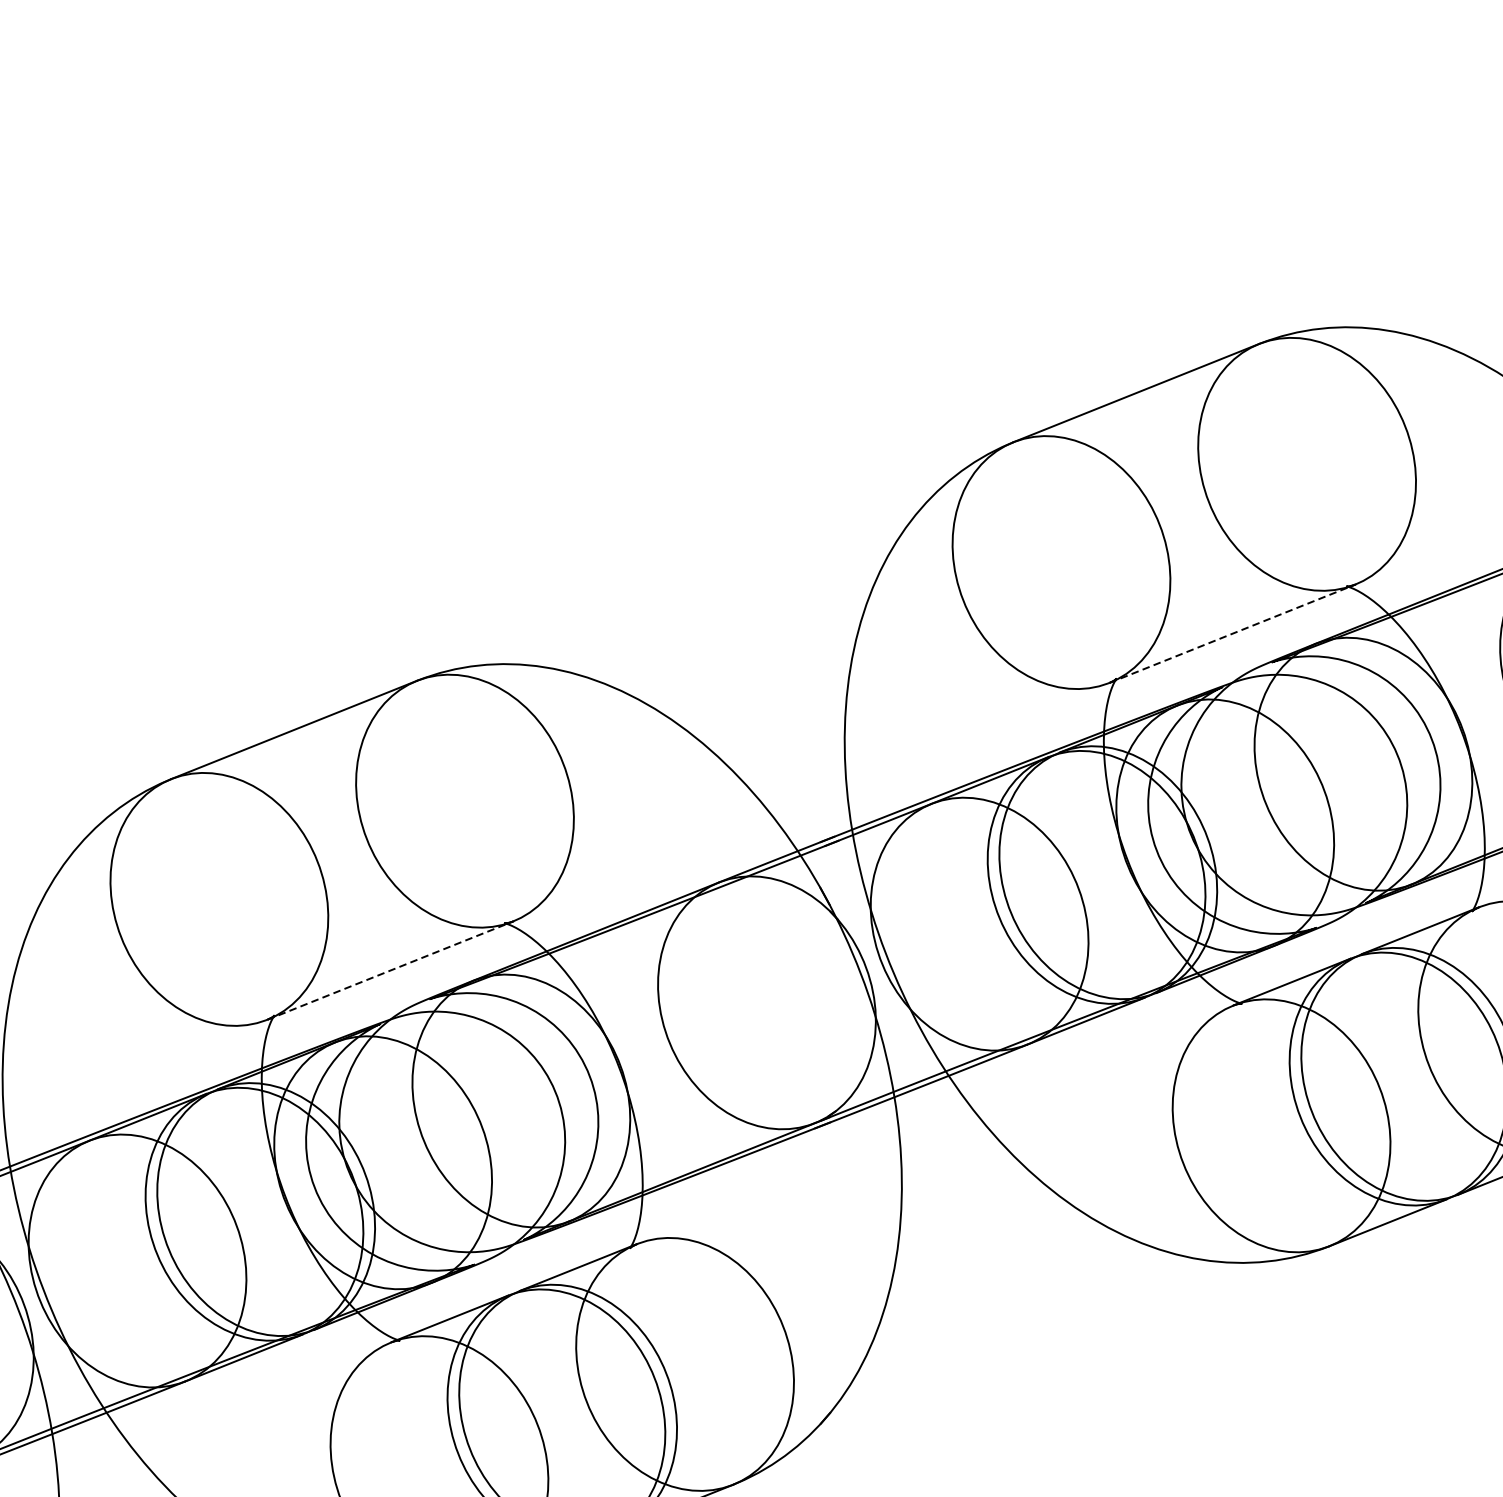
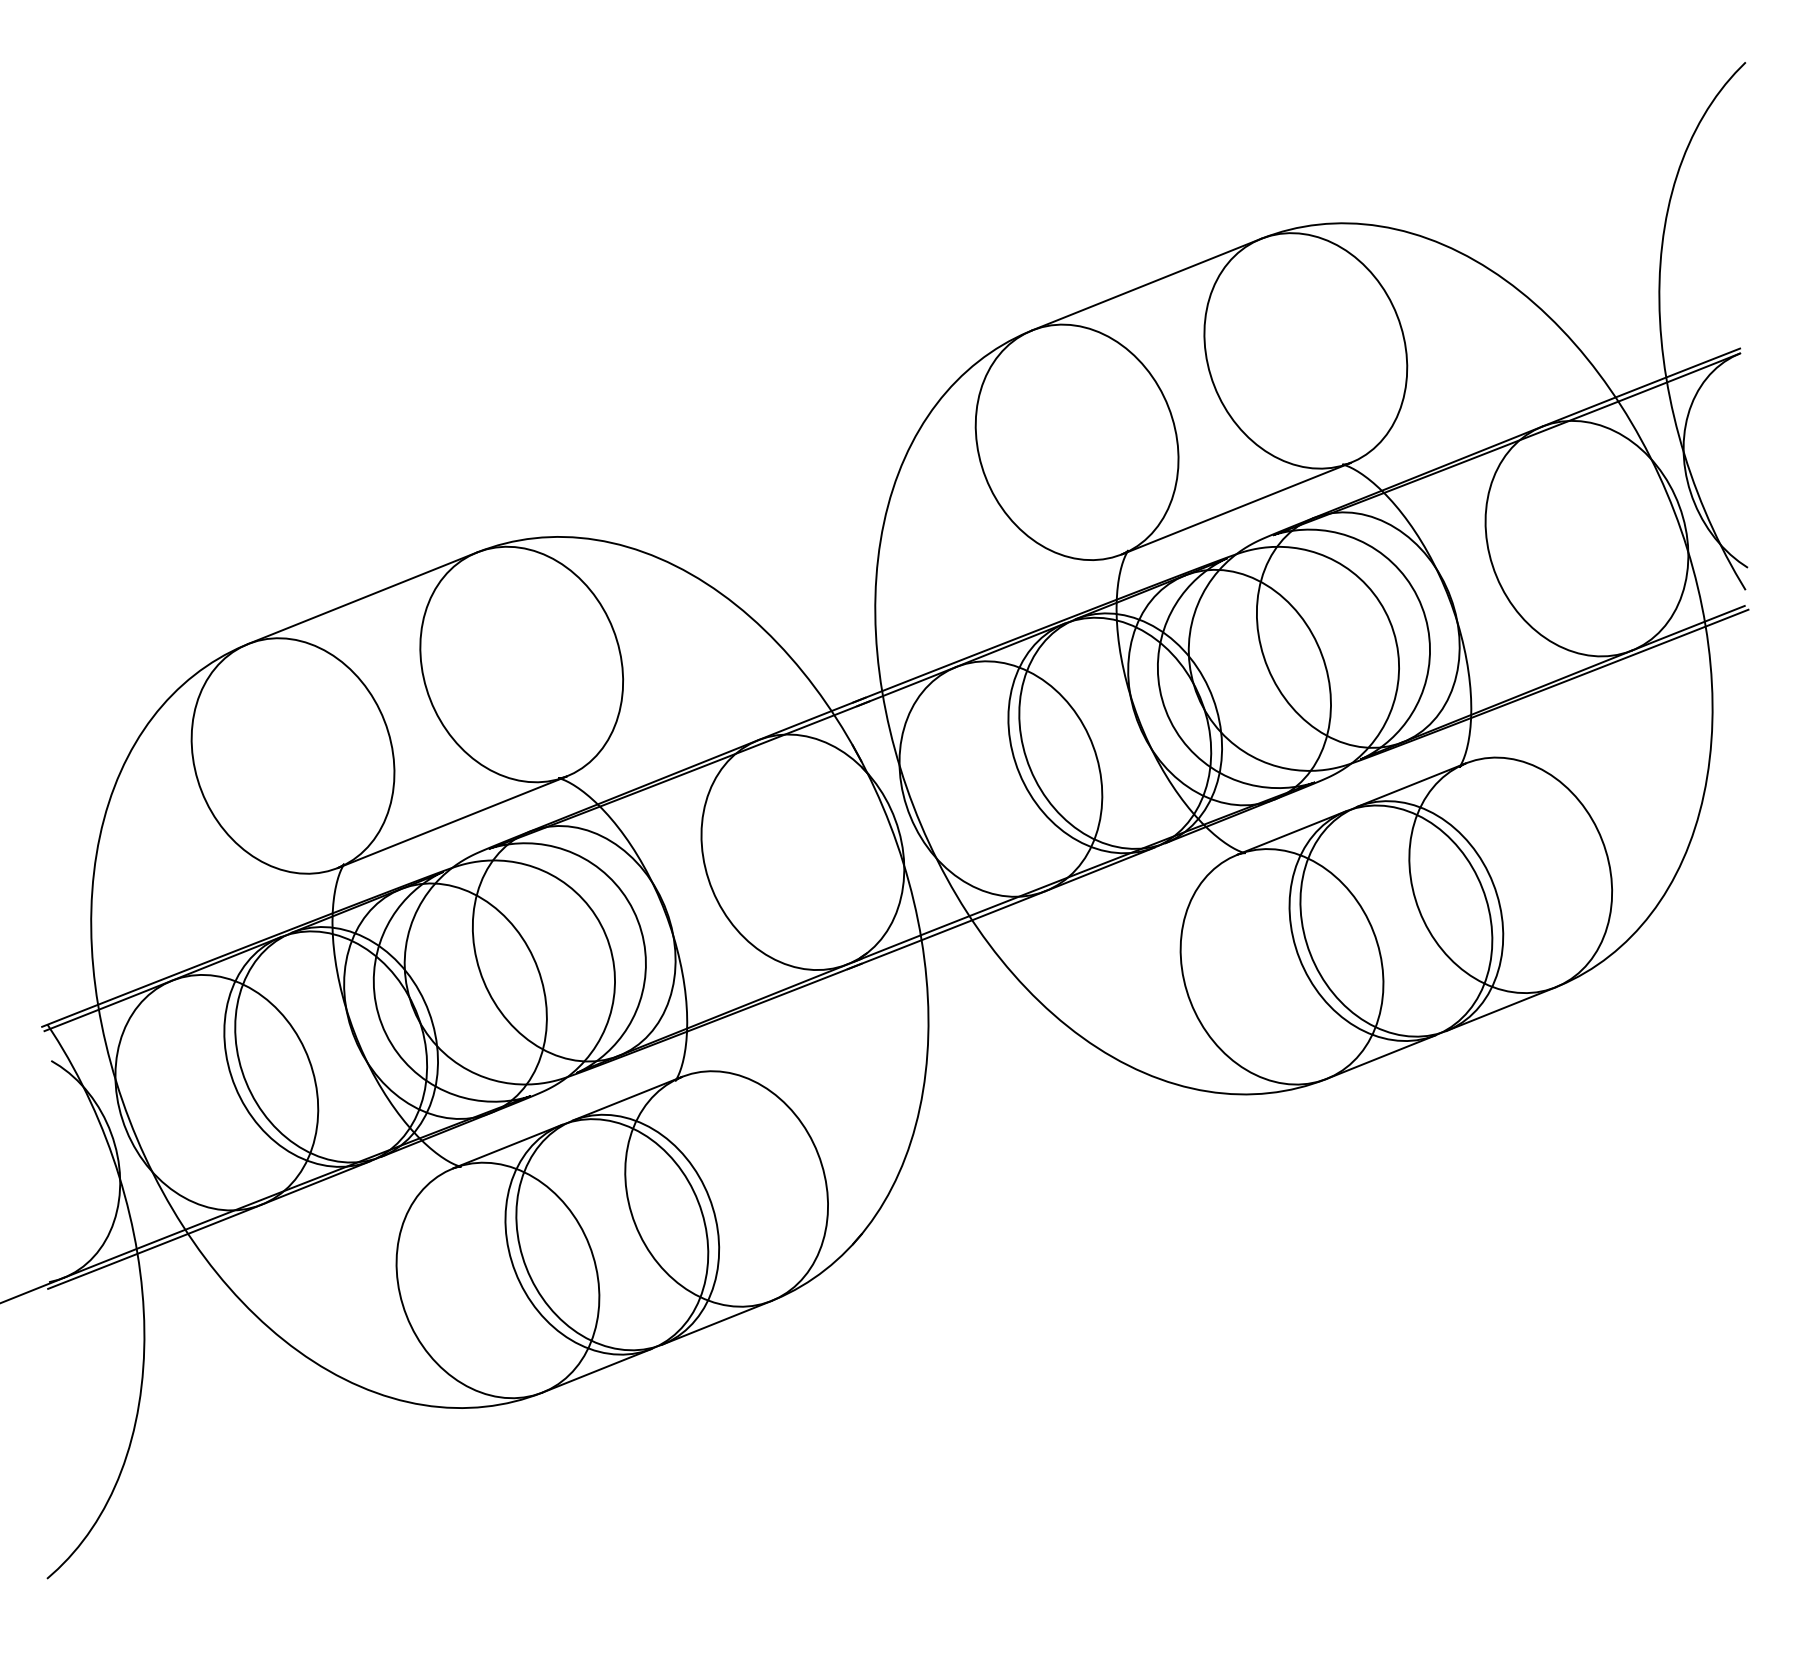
line: (1232, 633) -> (1236, 508), dashed -> solid
line: (390, 970) -> (452, 822), dashed -> solid

